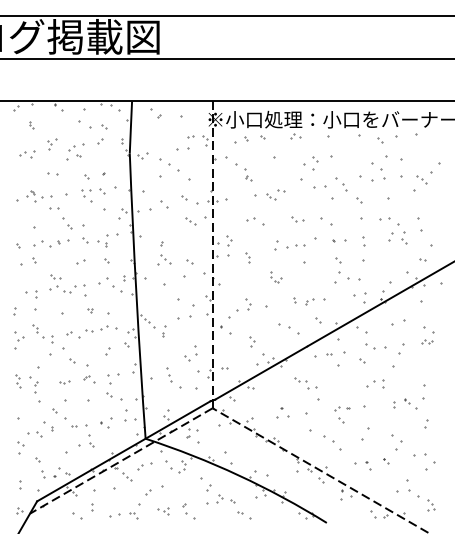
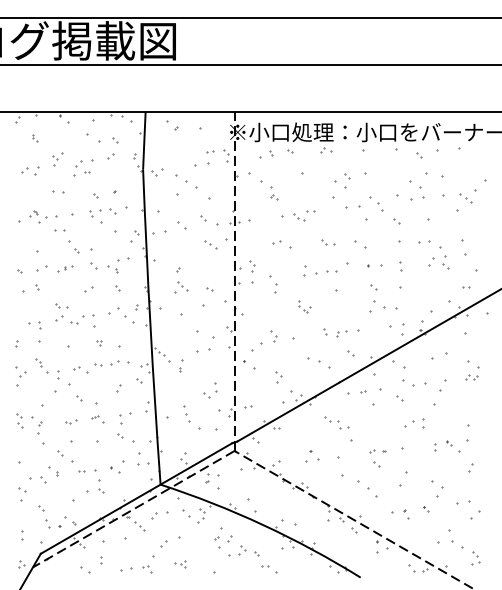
part: (59, 243) -> (65, 269), size x0.7
part: (247, 257) -> (273, 284), size x1.6
part: (184, 508) -> (216, 541), moved

